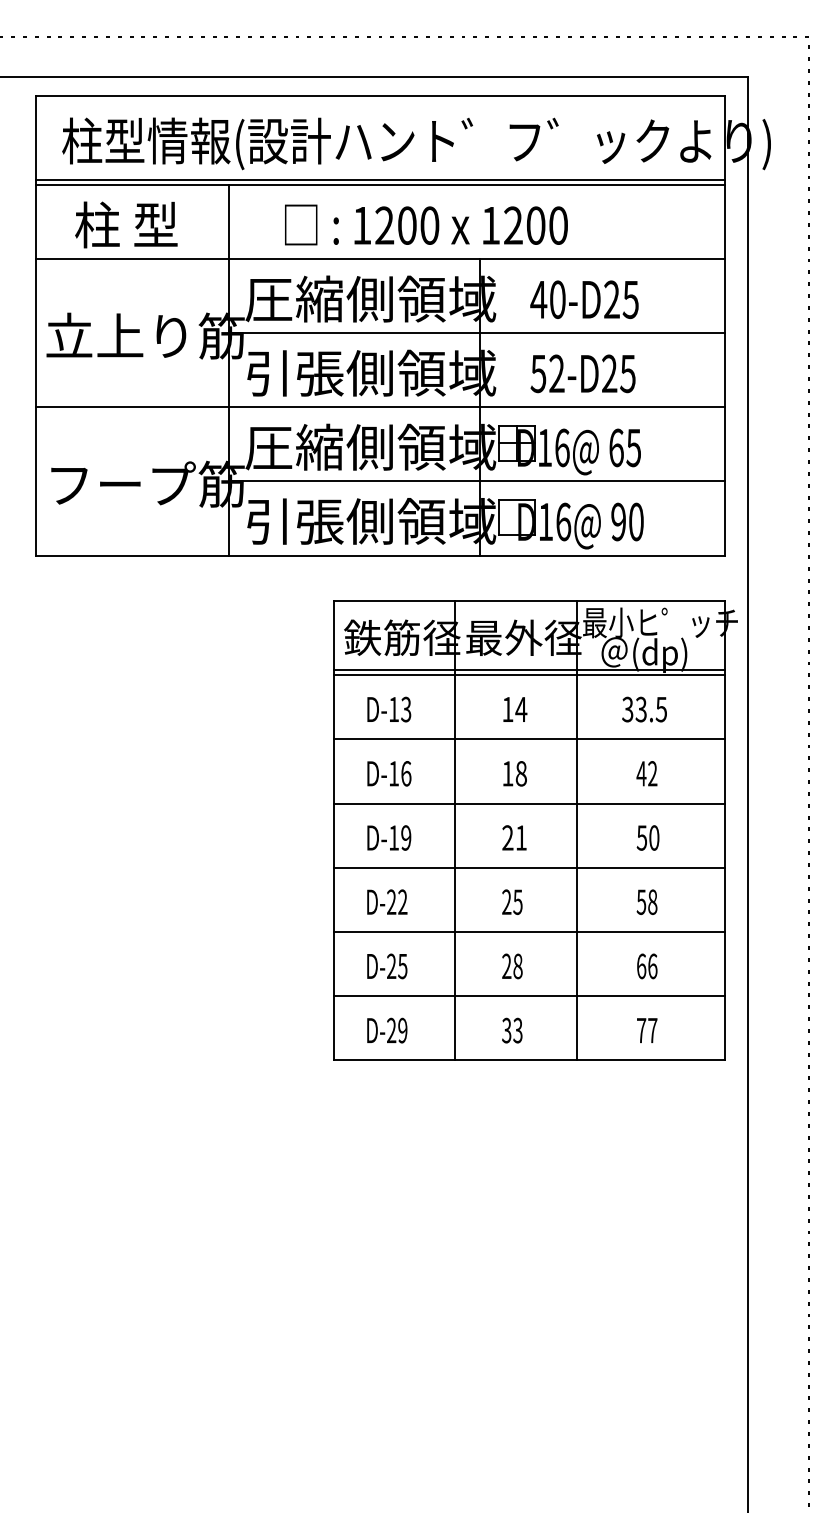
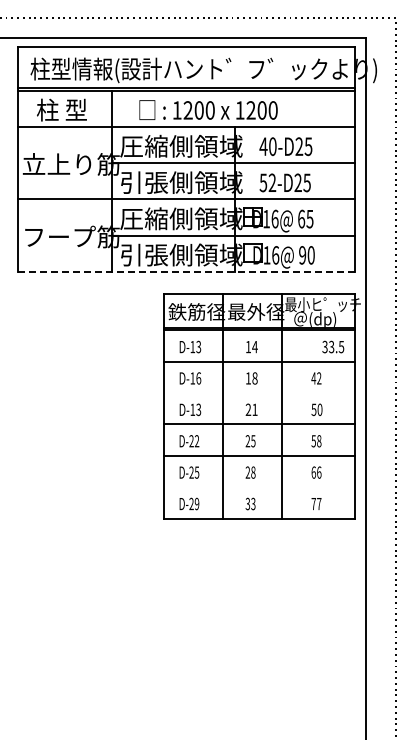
line: (381, 555) -> (186, 271), solid -> dashed
text: (645, 708) -> (333, 346), moved
line: (528, 804) -> (258, 393), removed
text: (405, 837) -> (198, 409), D-19 -> D-13
line: (528, 996) -> (258, 487), removed

